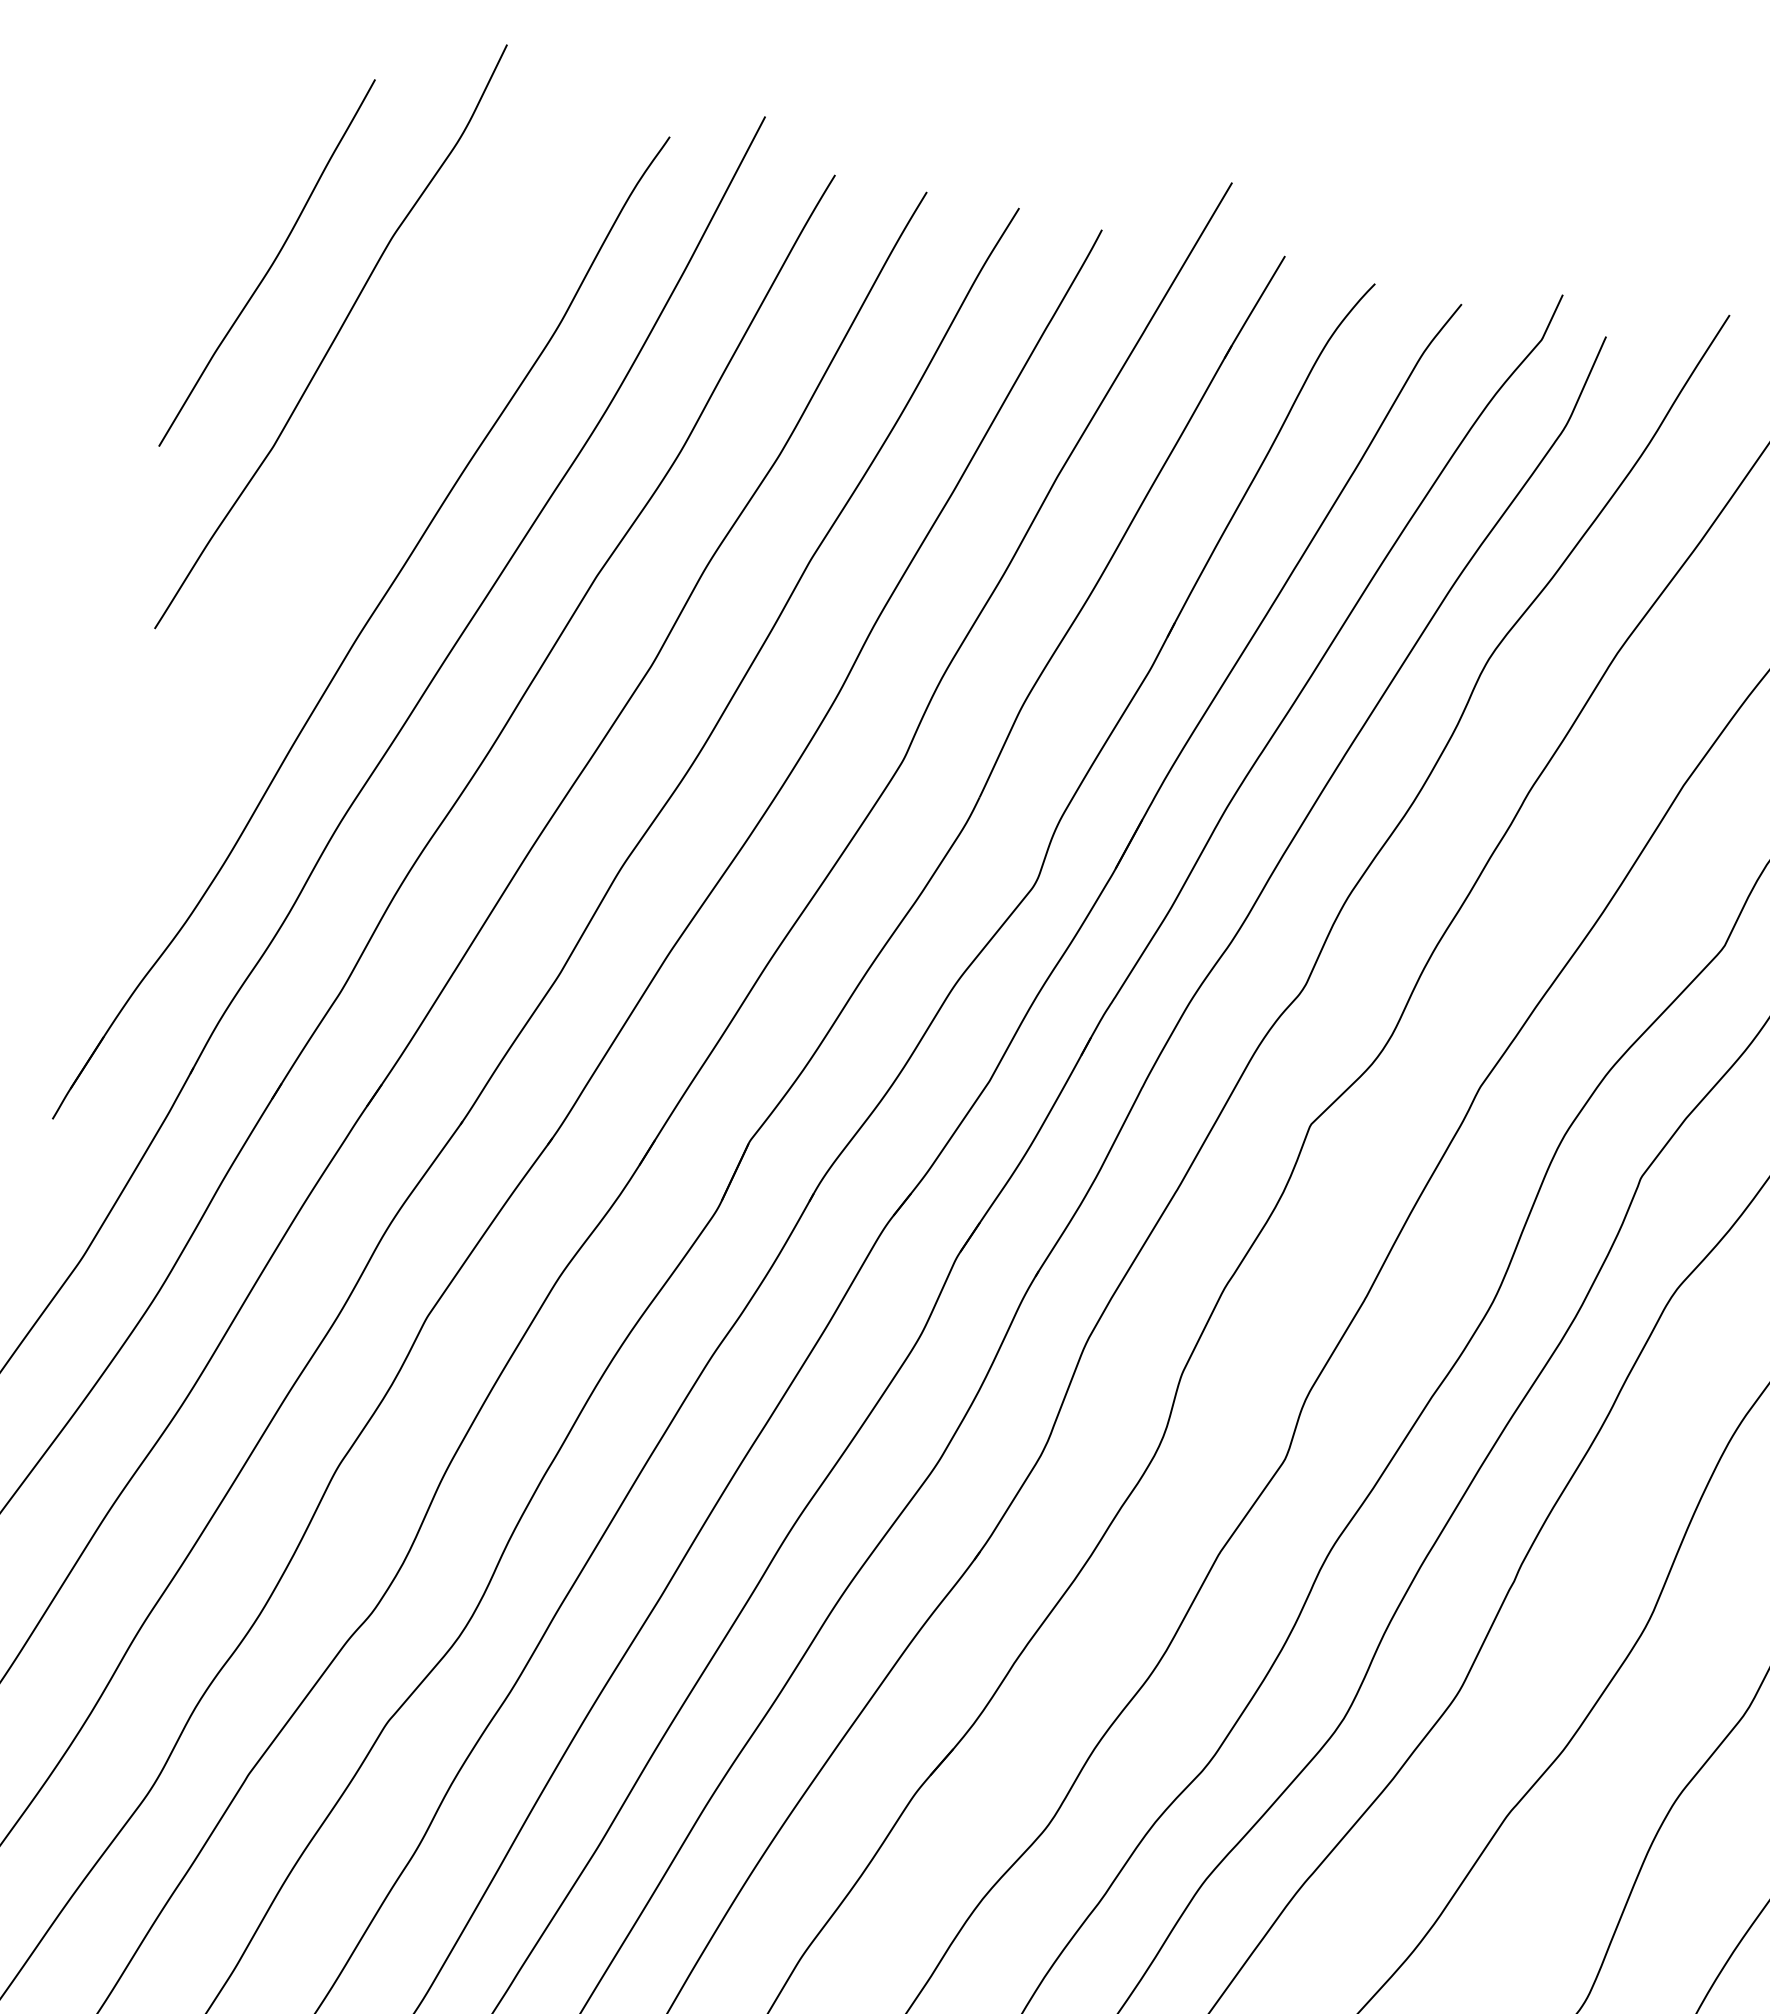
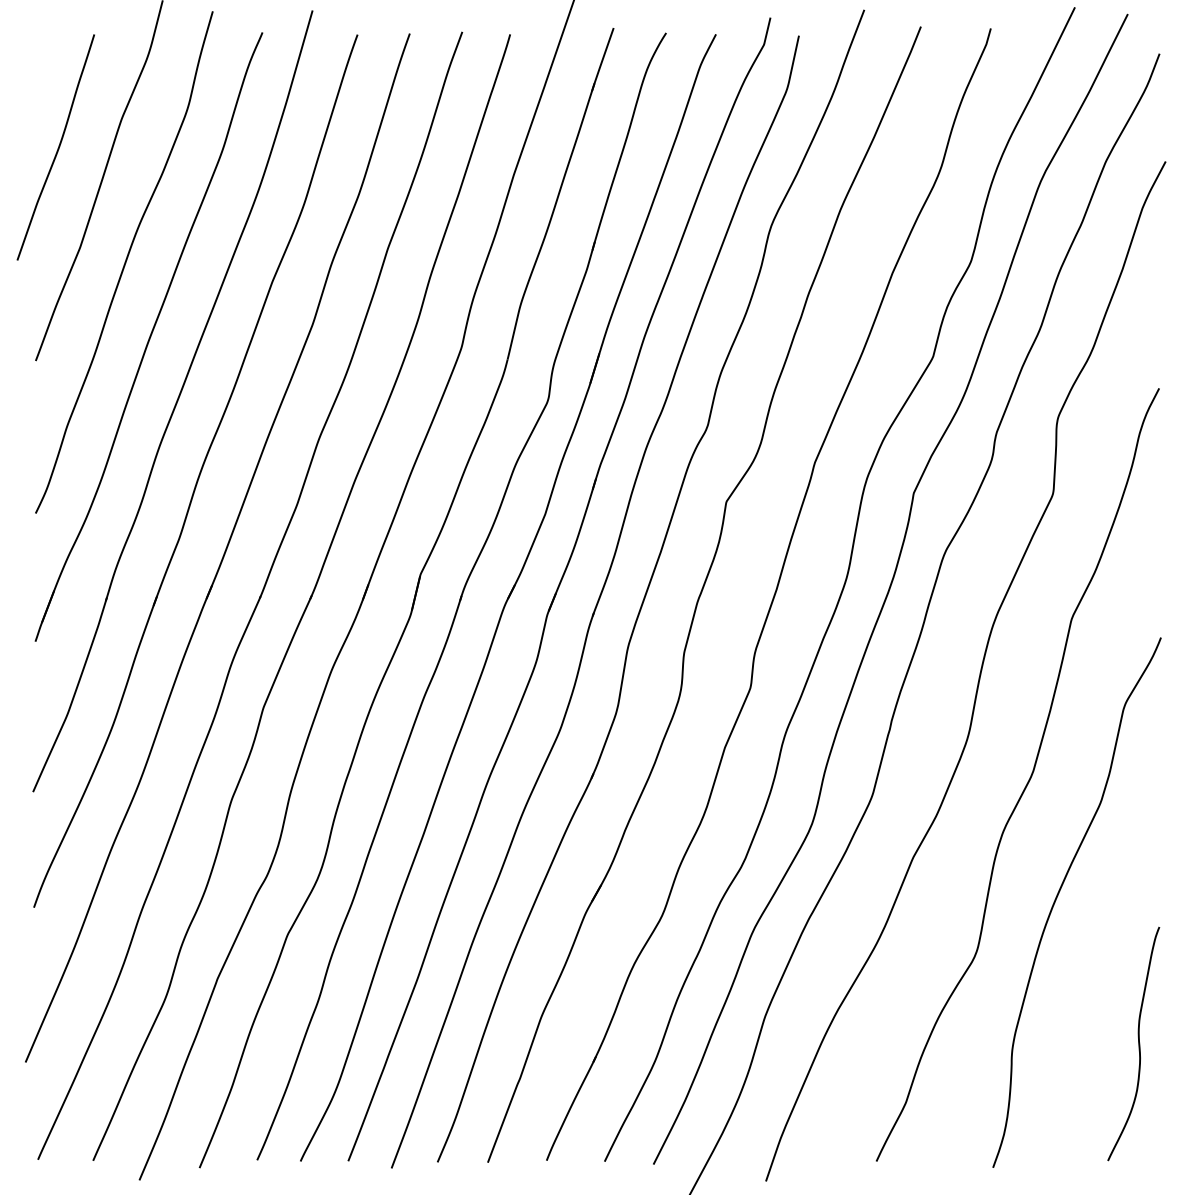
curve: (345, 488) -> (124, 262), added

